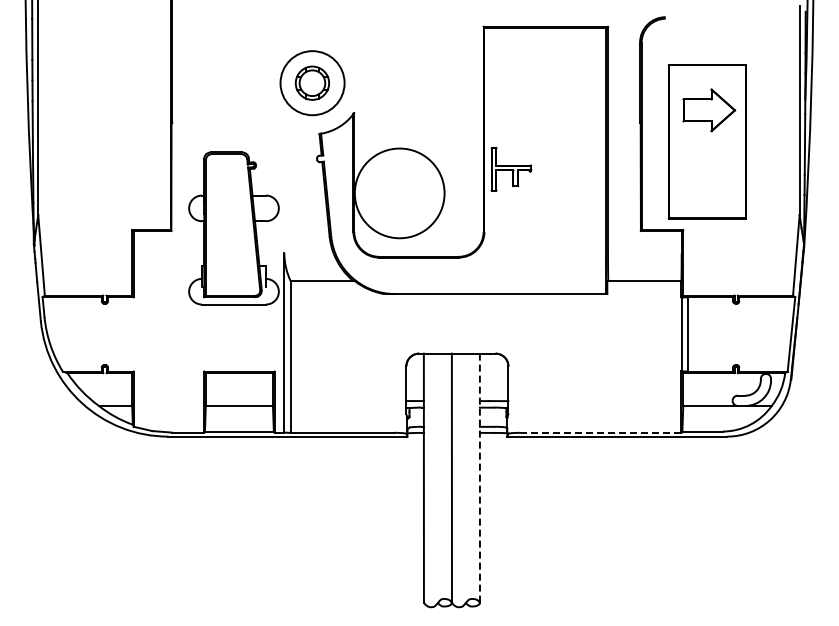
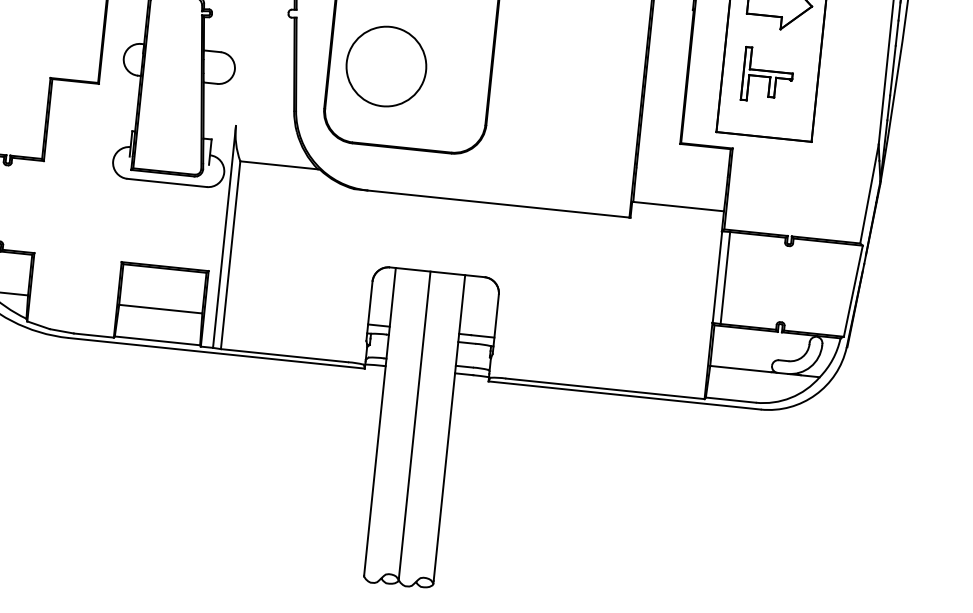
part: (511, 169) -> (768, 76), moved
circle: (399, 193) -> (386, 66), size x0.71
line: (600, 432) -> (604, 388), dashed -> solid
line: (479, 477) -> (448, 428), dashed -> solid

